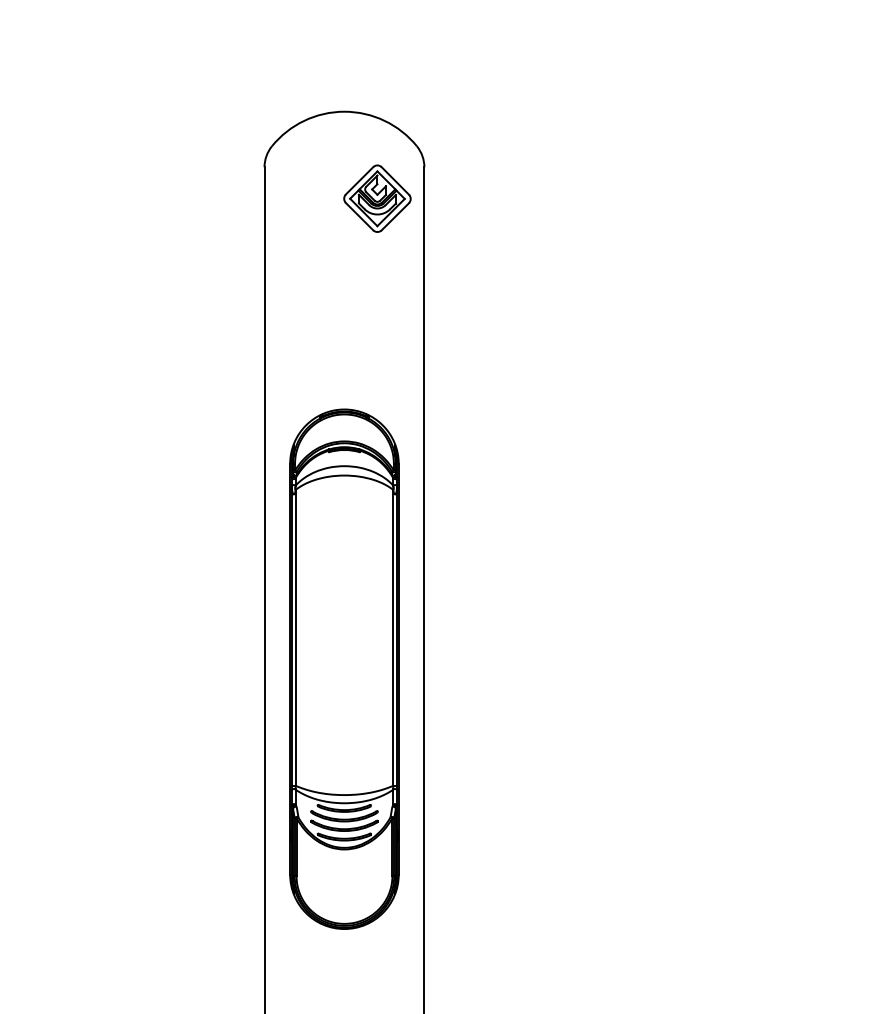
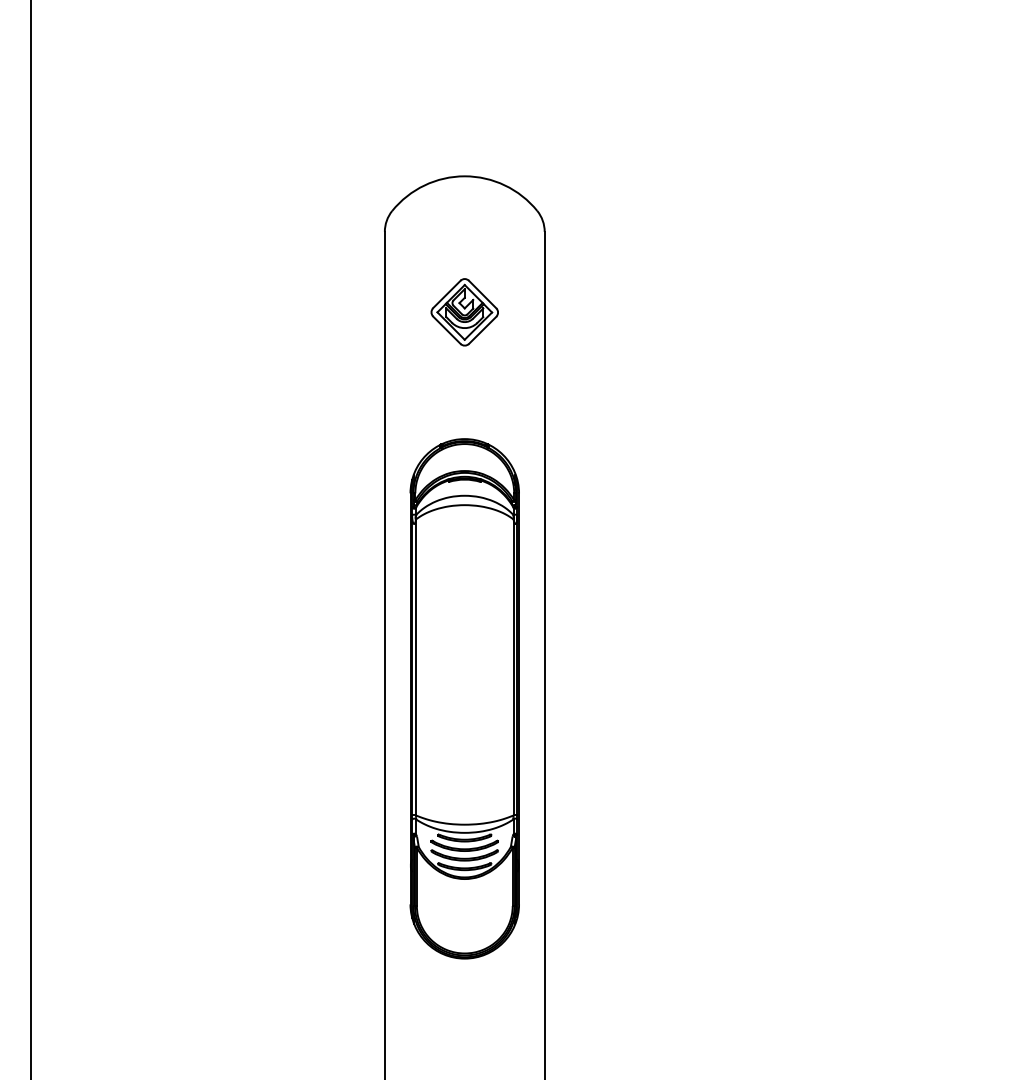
part: (377, 198) -> (464, 312), moved
part: (344, 668) -> (464, 698), moved

